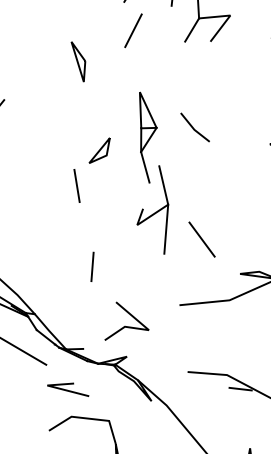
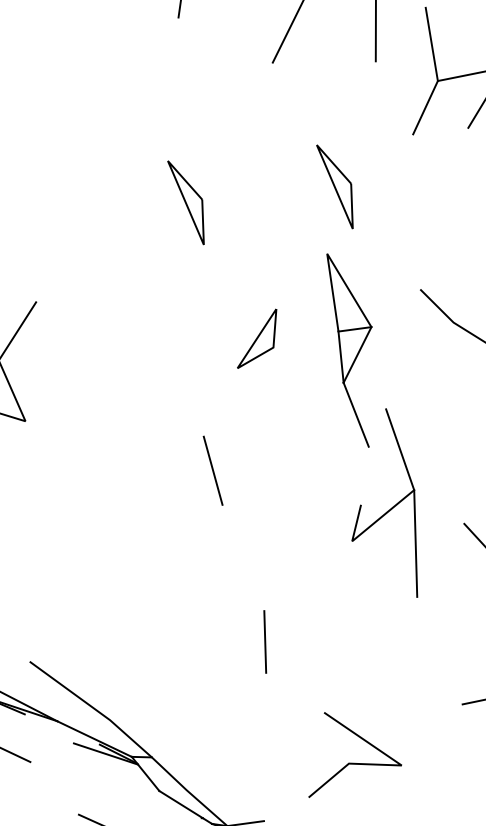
line: (133, 30) -> (299, 122), removed
part: (147, 61) -> (336, 185), added
part: (99, 150) -> (256, 338), moved

